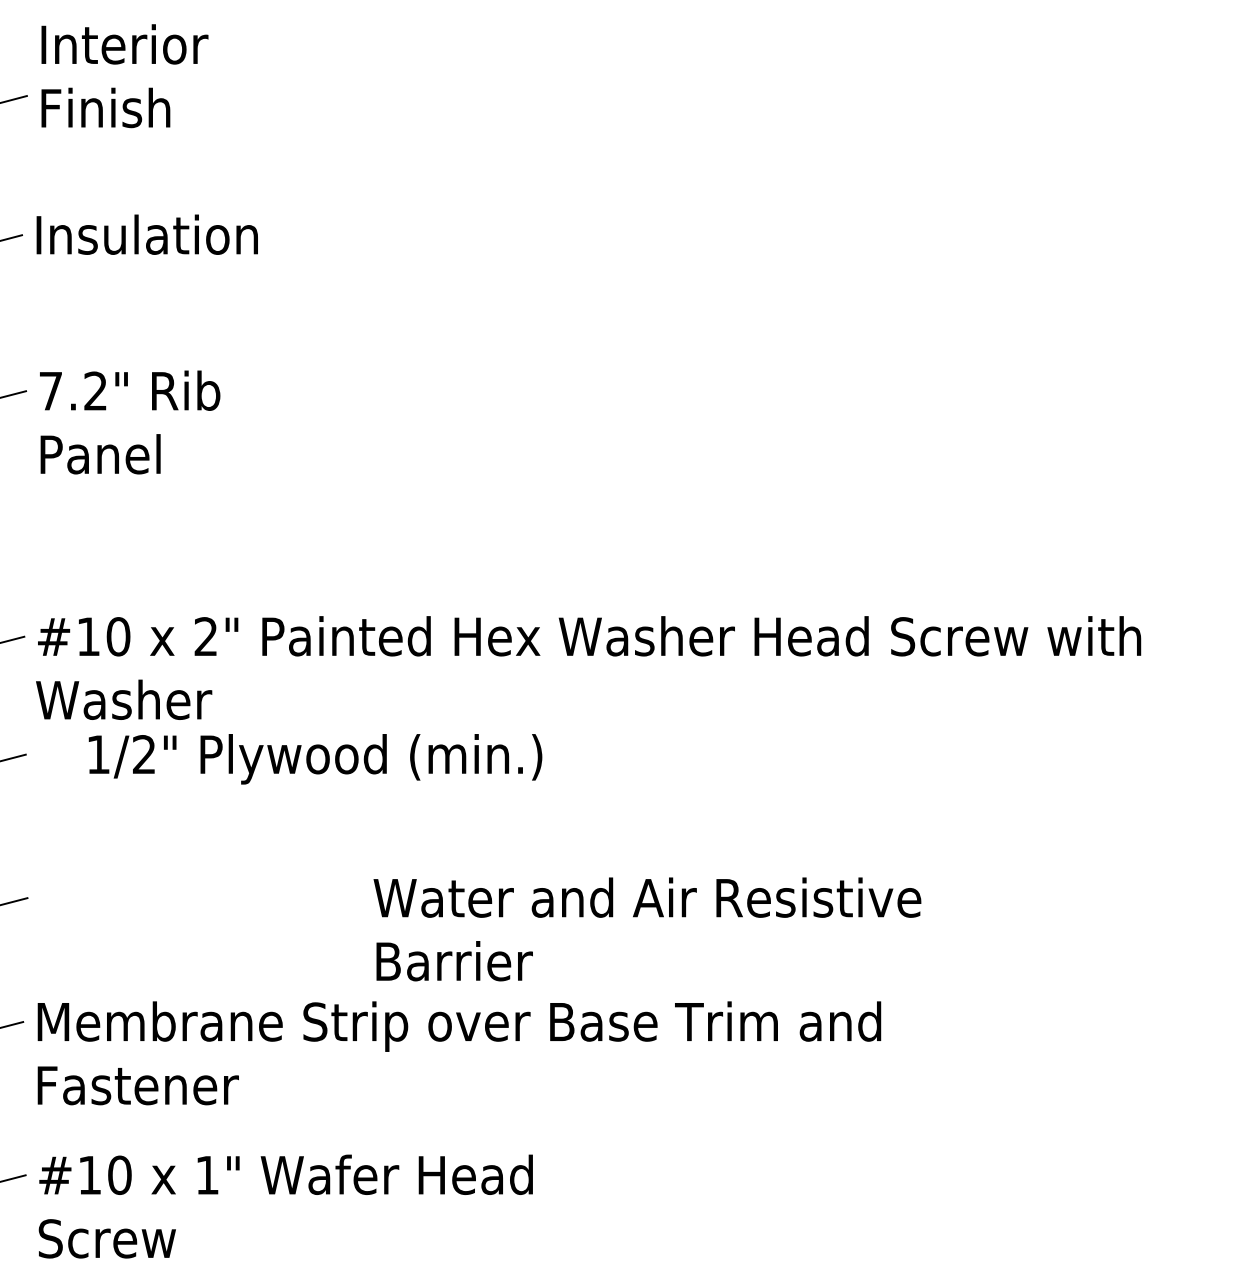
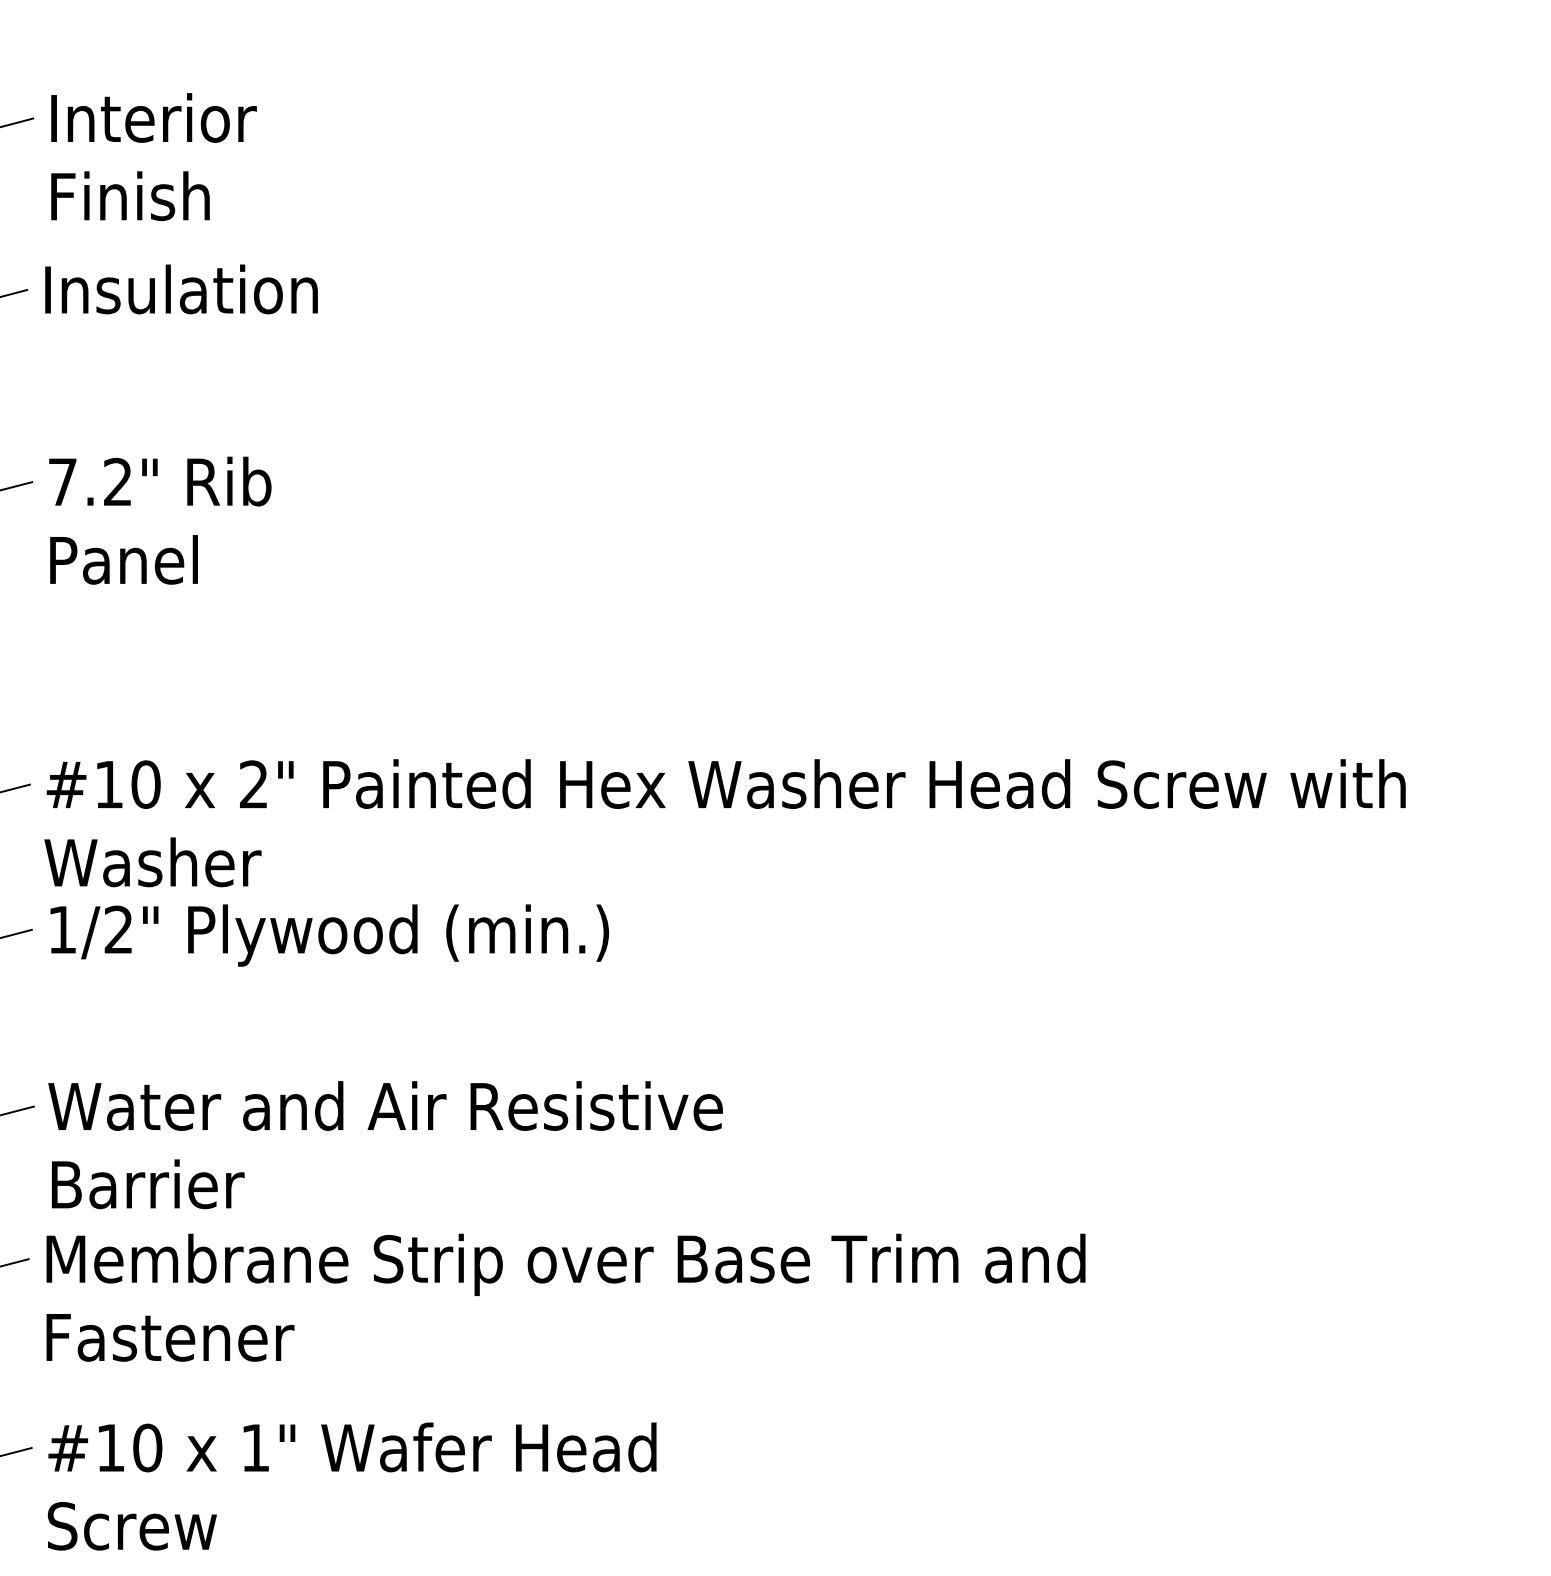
text: (124, 76) -> (153, 157), moved
text: (315, 759) -> (329, 935), moved
text: (647, 929) -> (385, 1145), moved

